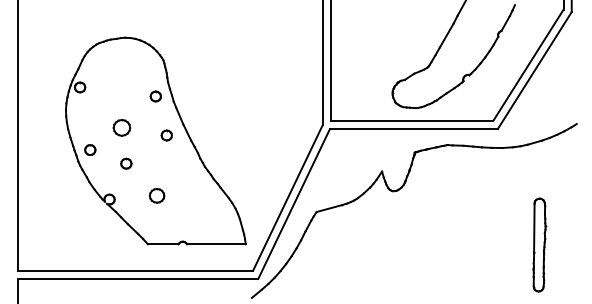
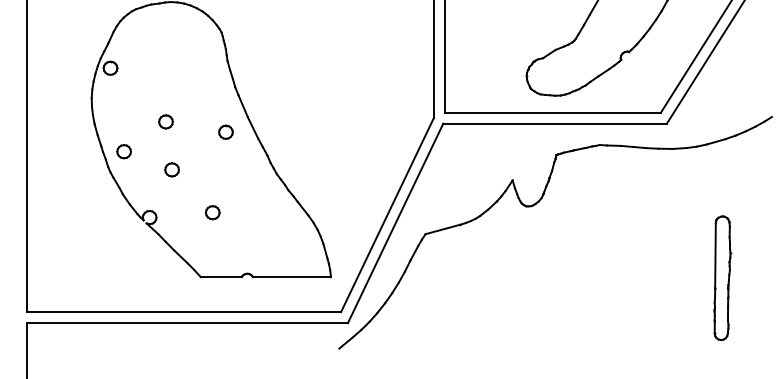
part: (155, 96) -> (210, 80), removed
part: (121, 127) -> (165, 121), size x0.62
part: (156, 195) -> (212, 212), size x0.71

